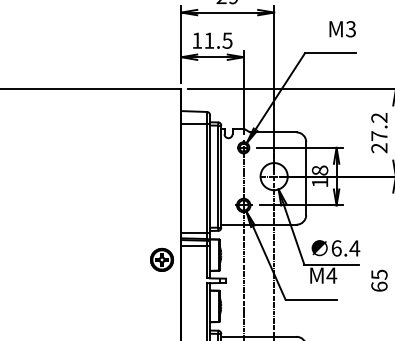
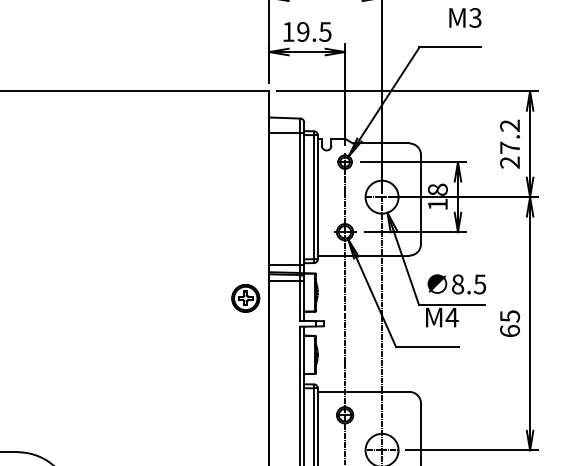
text: (209, 40) -> (303, 31), 11.5 -> 19.5
text: (346, 248) -> (469, 284), 6.4 -> 8.5

